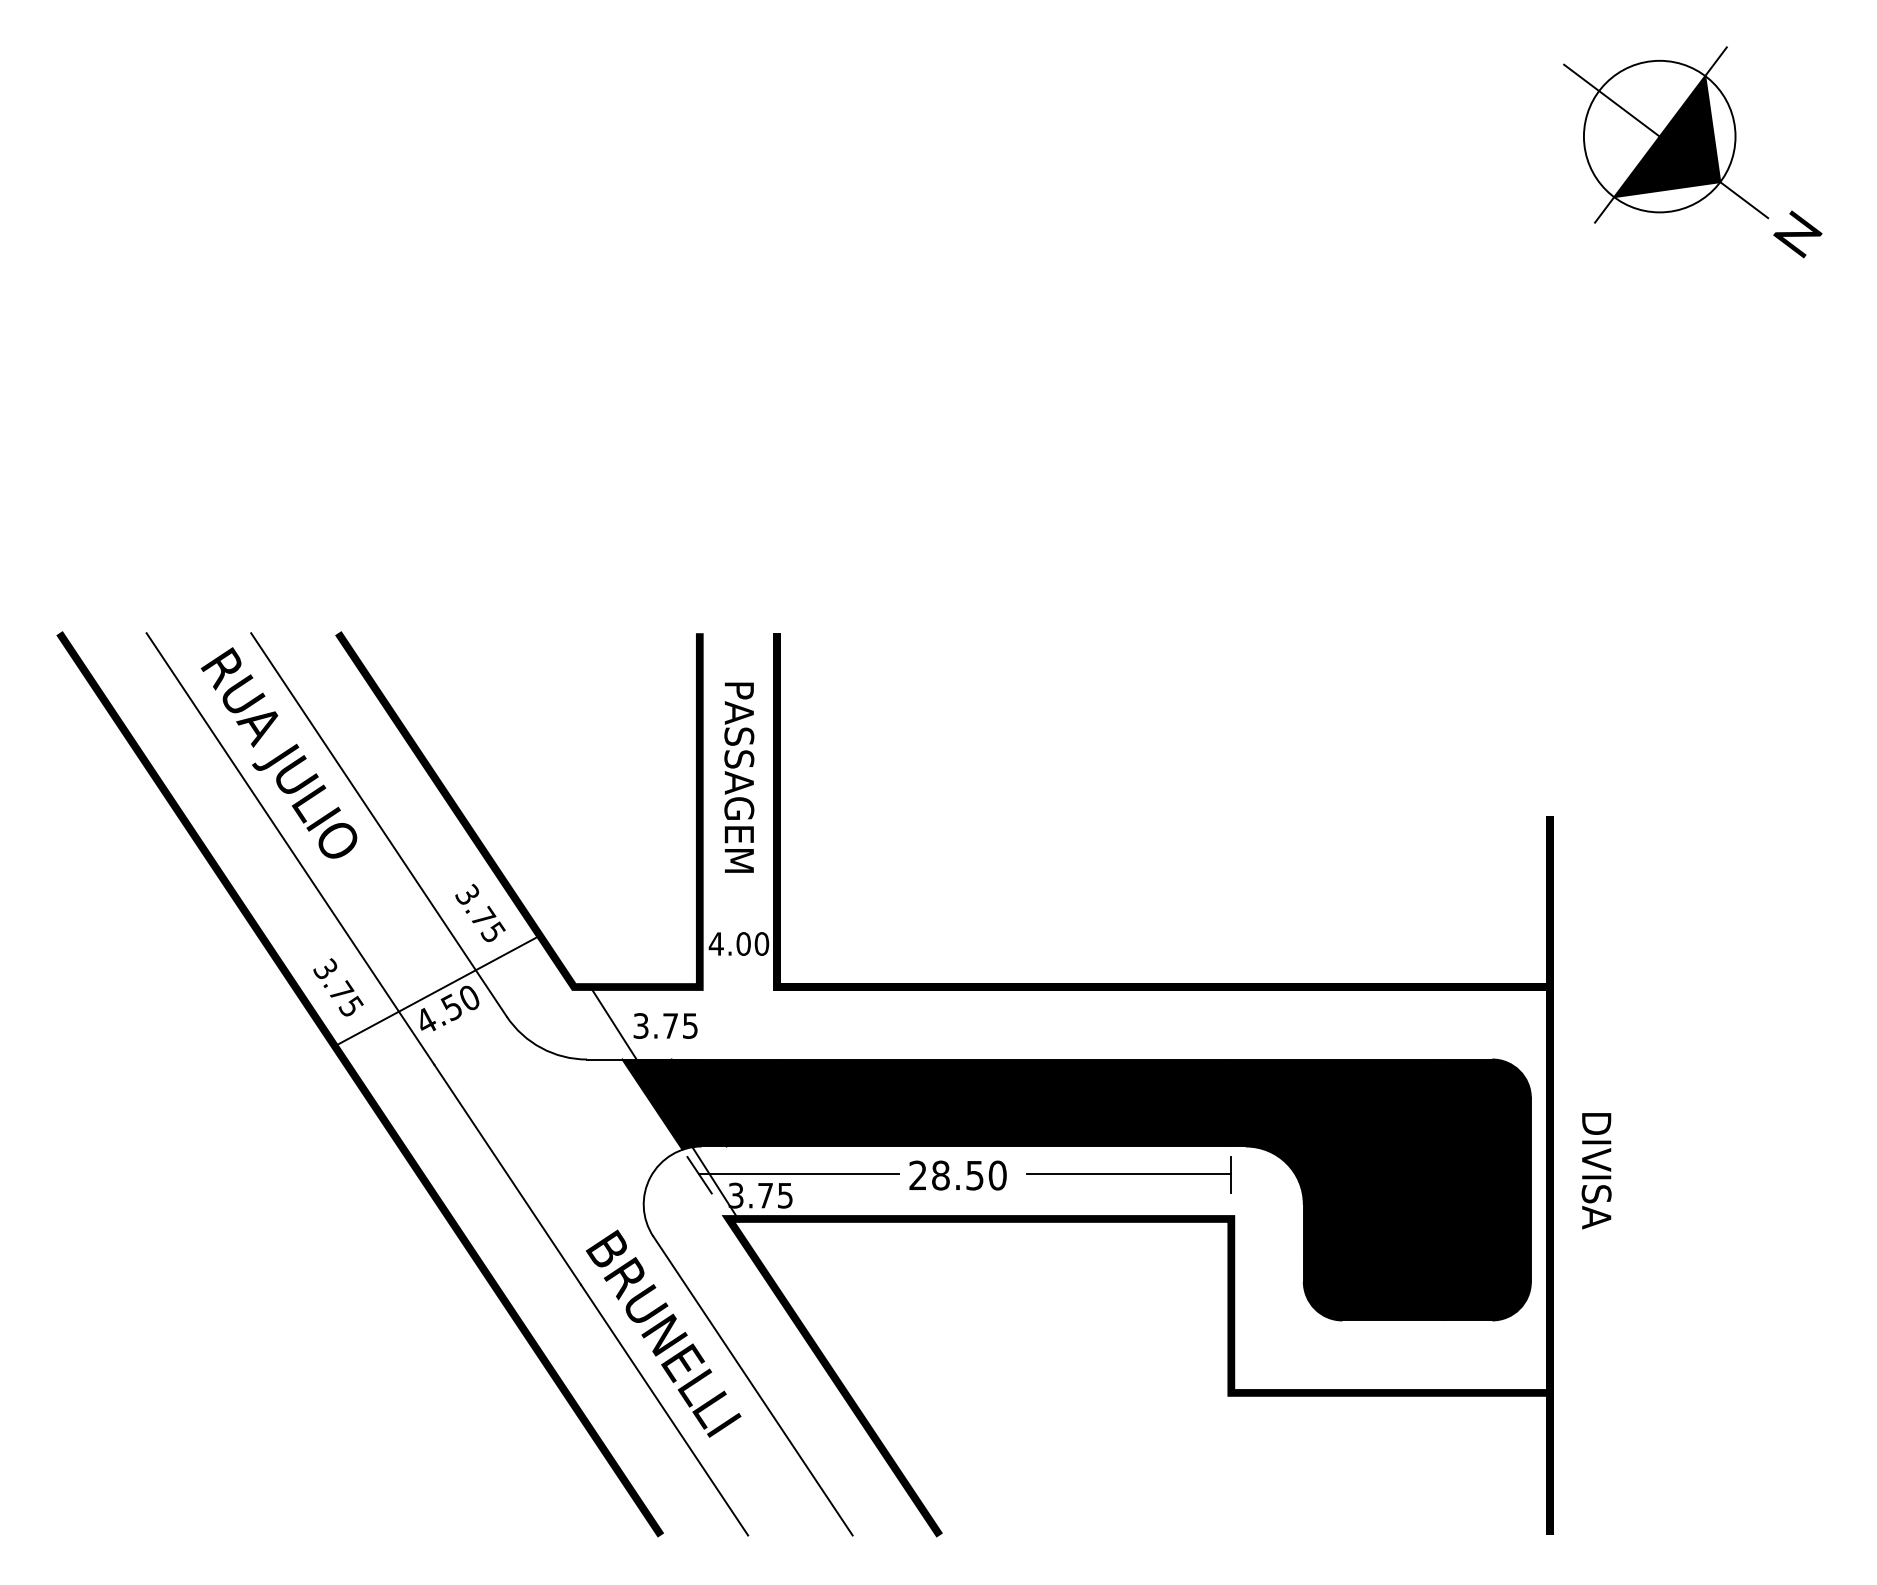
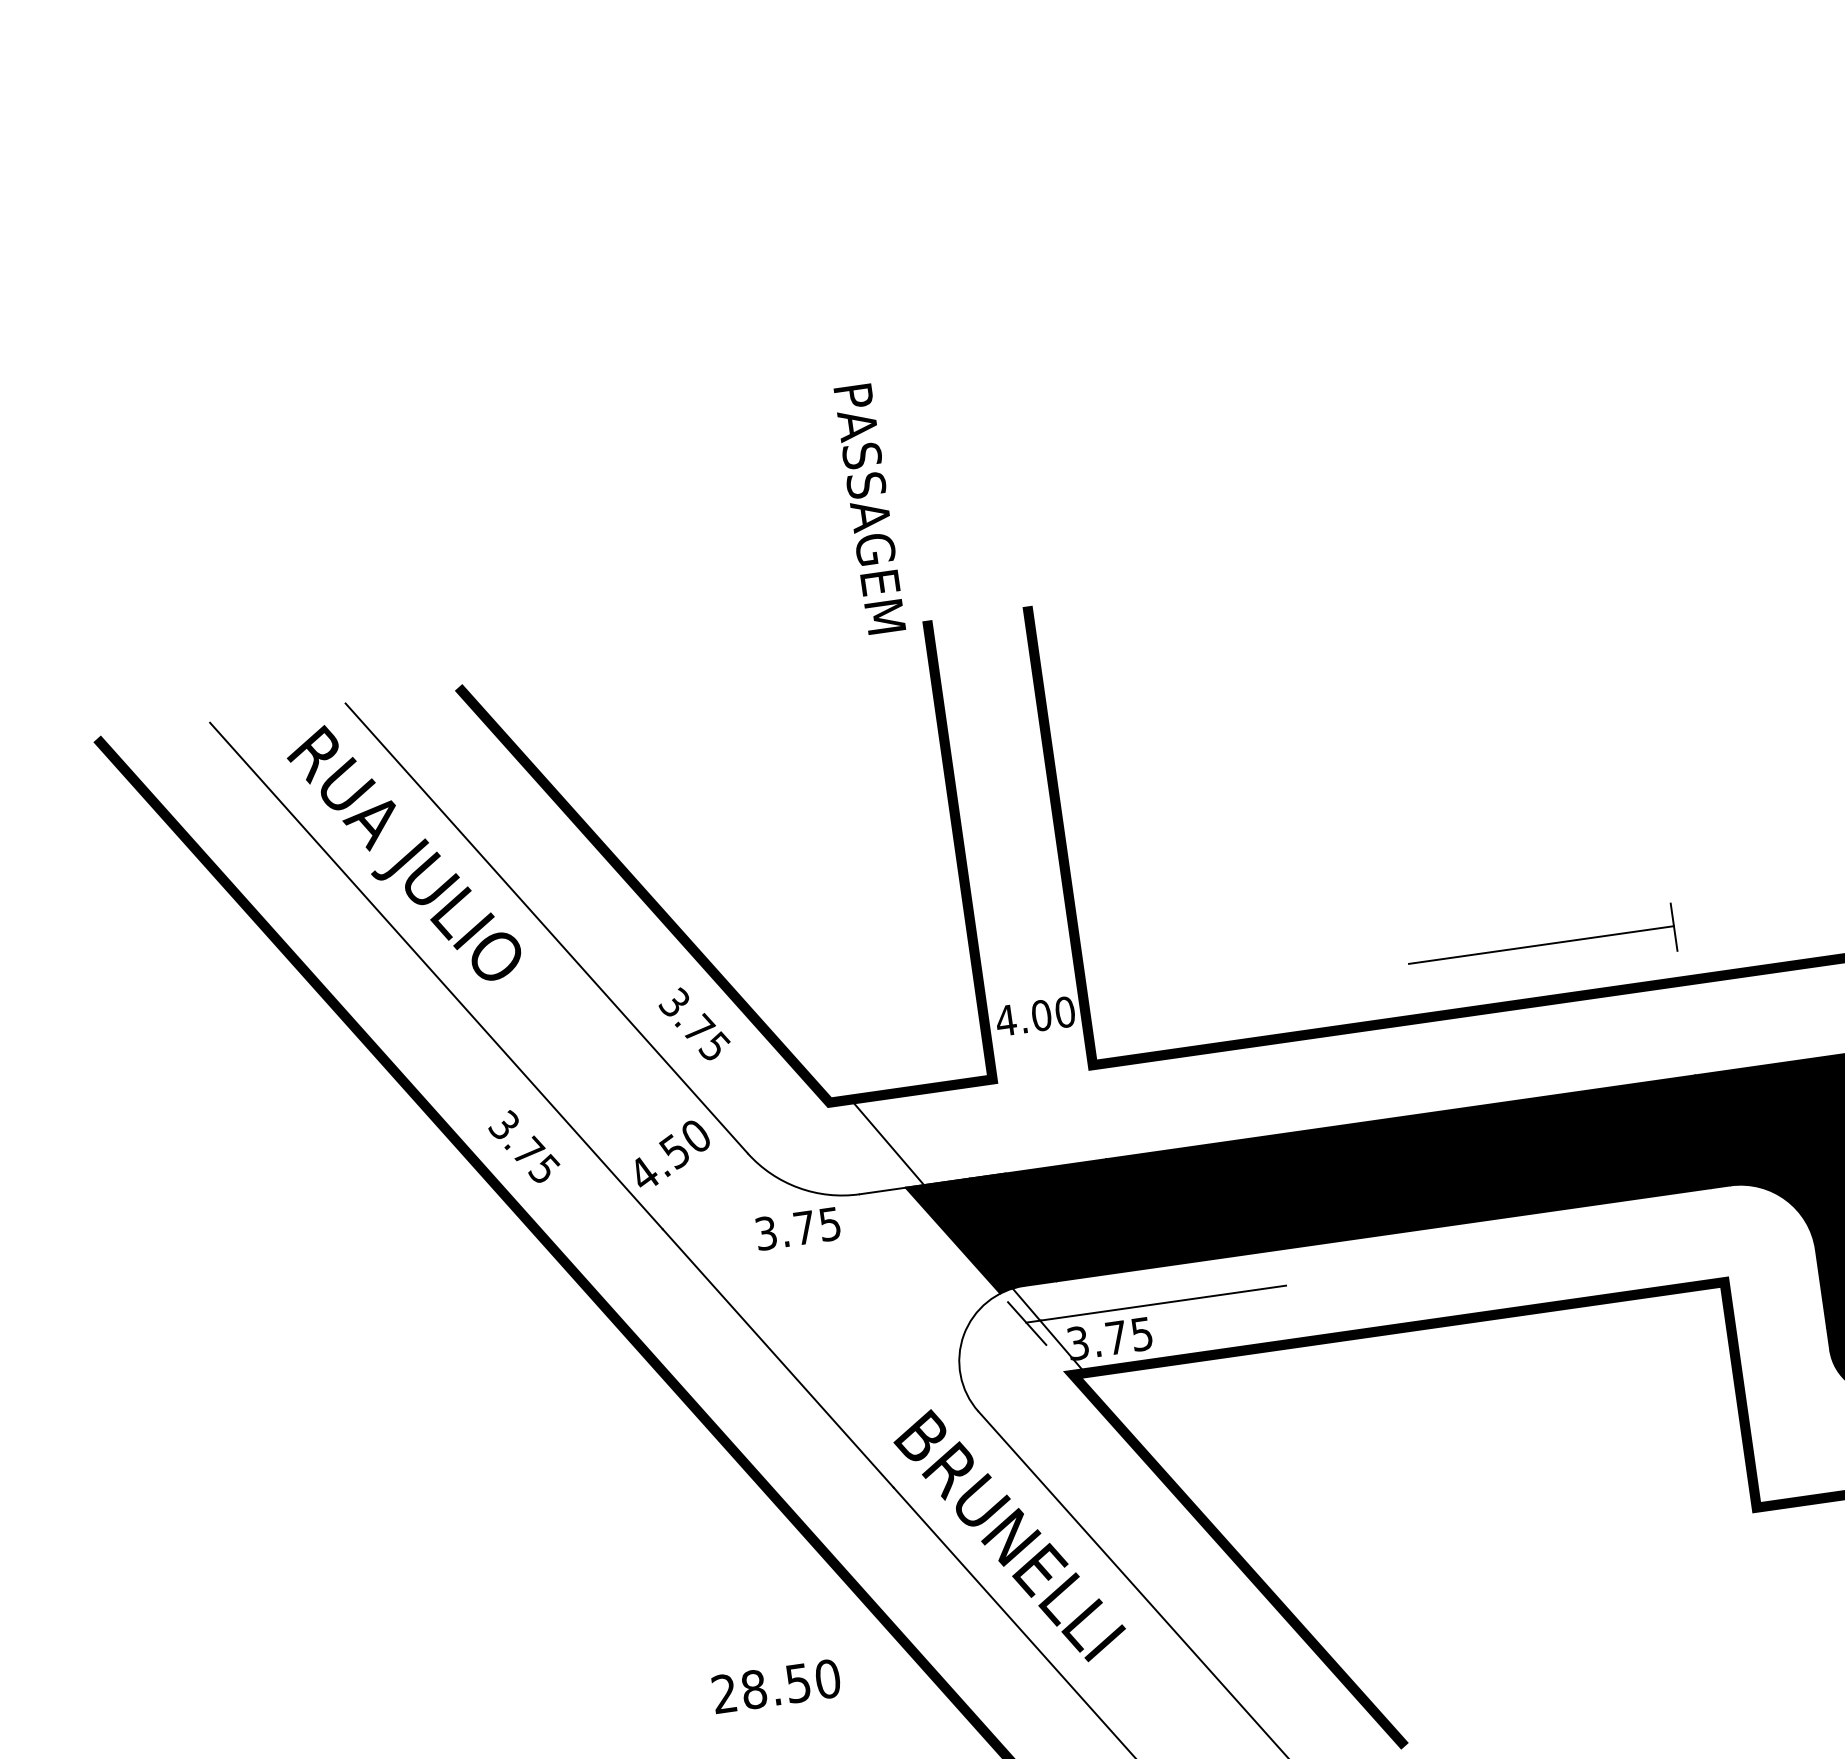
text: (739, 777) -> (870, 508), moved
line: (436, 990) -> (651, 1132), removed
text: (665, 1025) -> (797, 1228), moved
part: (1128, 1174) -> (1540, 945), moved
text: (957, 1175) -> (775, 1686), moved

